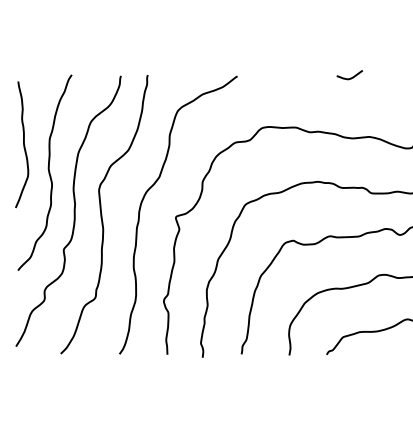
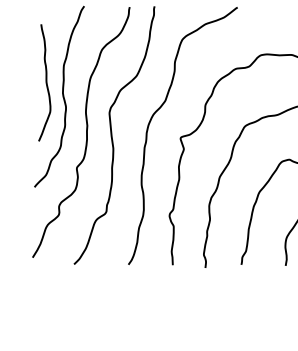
curve: (23, 144) -> (46, 82), moved

